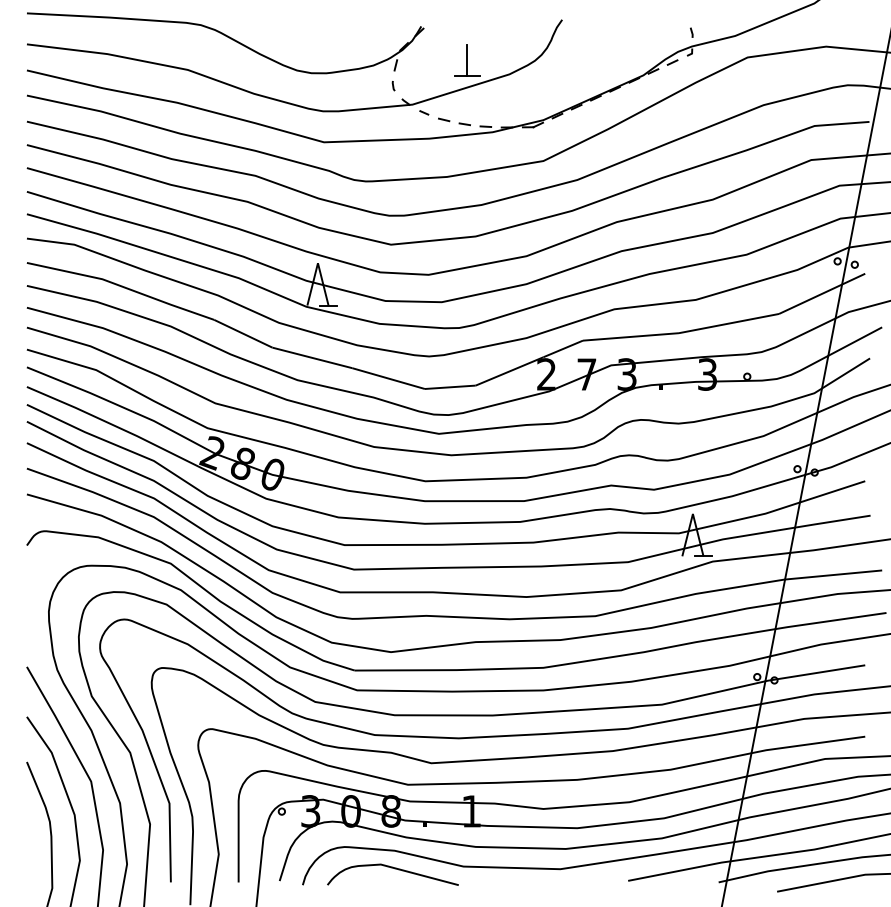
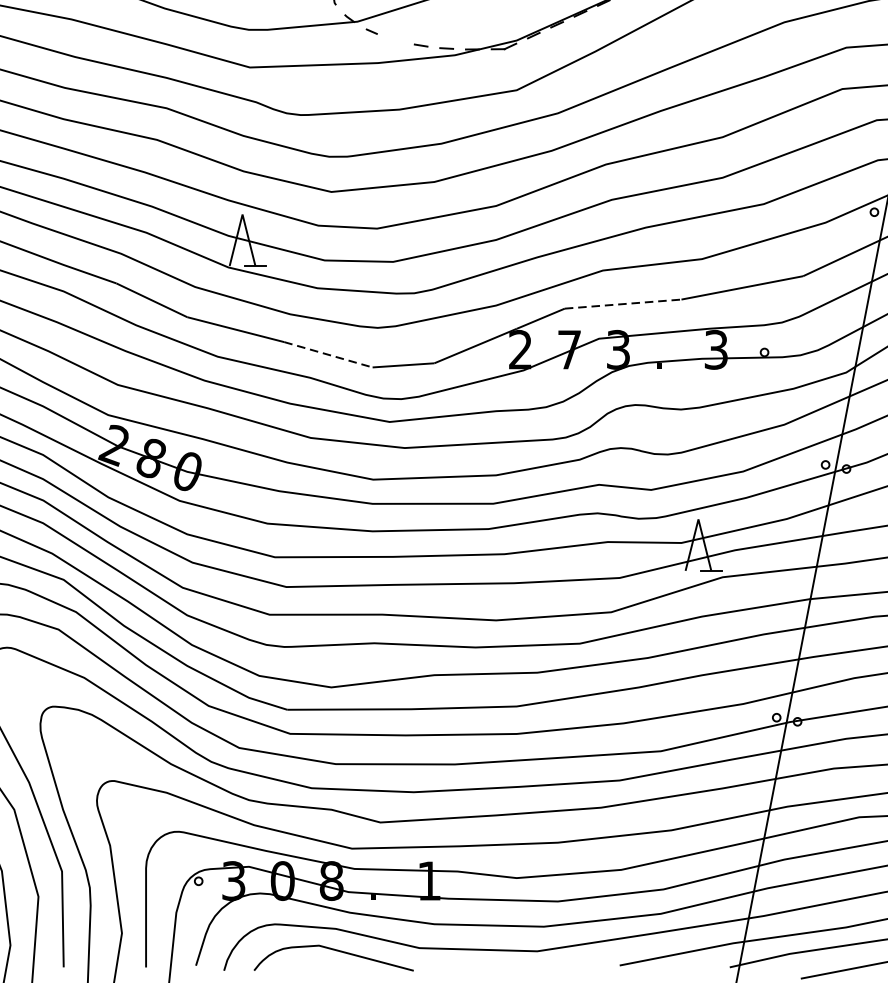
line: (444, 119) -> (396, 39), removed
line: (631, 336) -> (623, 303), solid -> dashed
line: (388, 378) -> (328, 354), solid -> dashed

